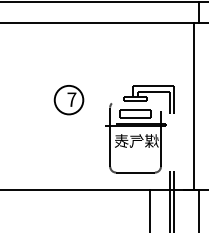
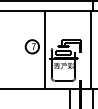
line: (97, 105) -> (45, 49), added

